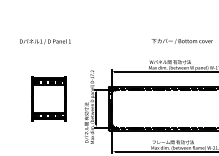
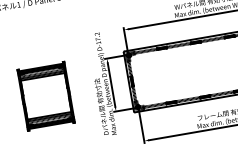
part: (48, 98) -> (45, 96), moved

